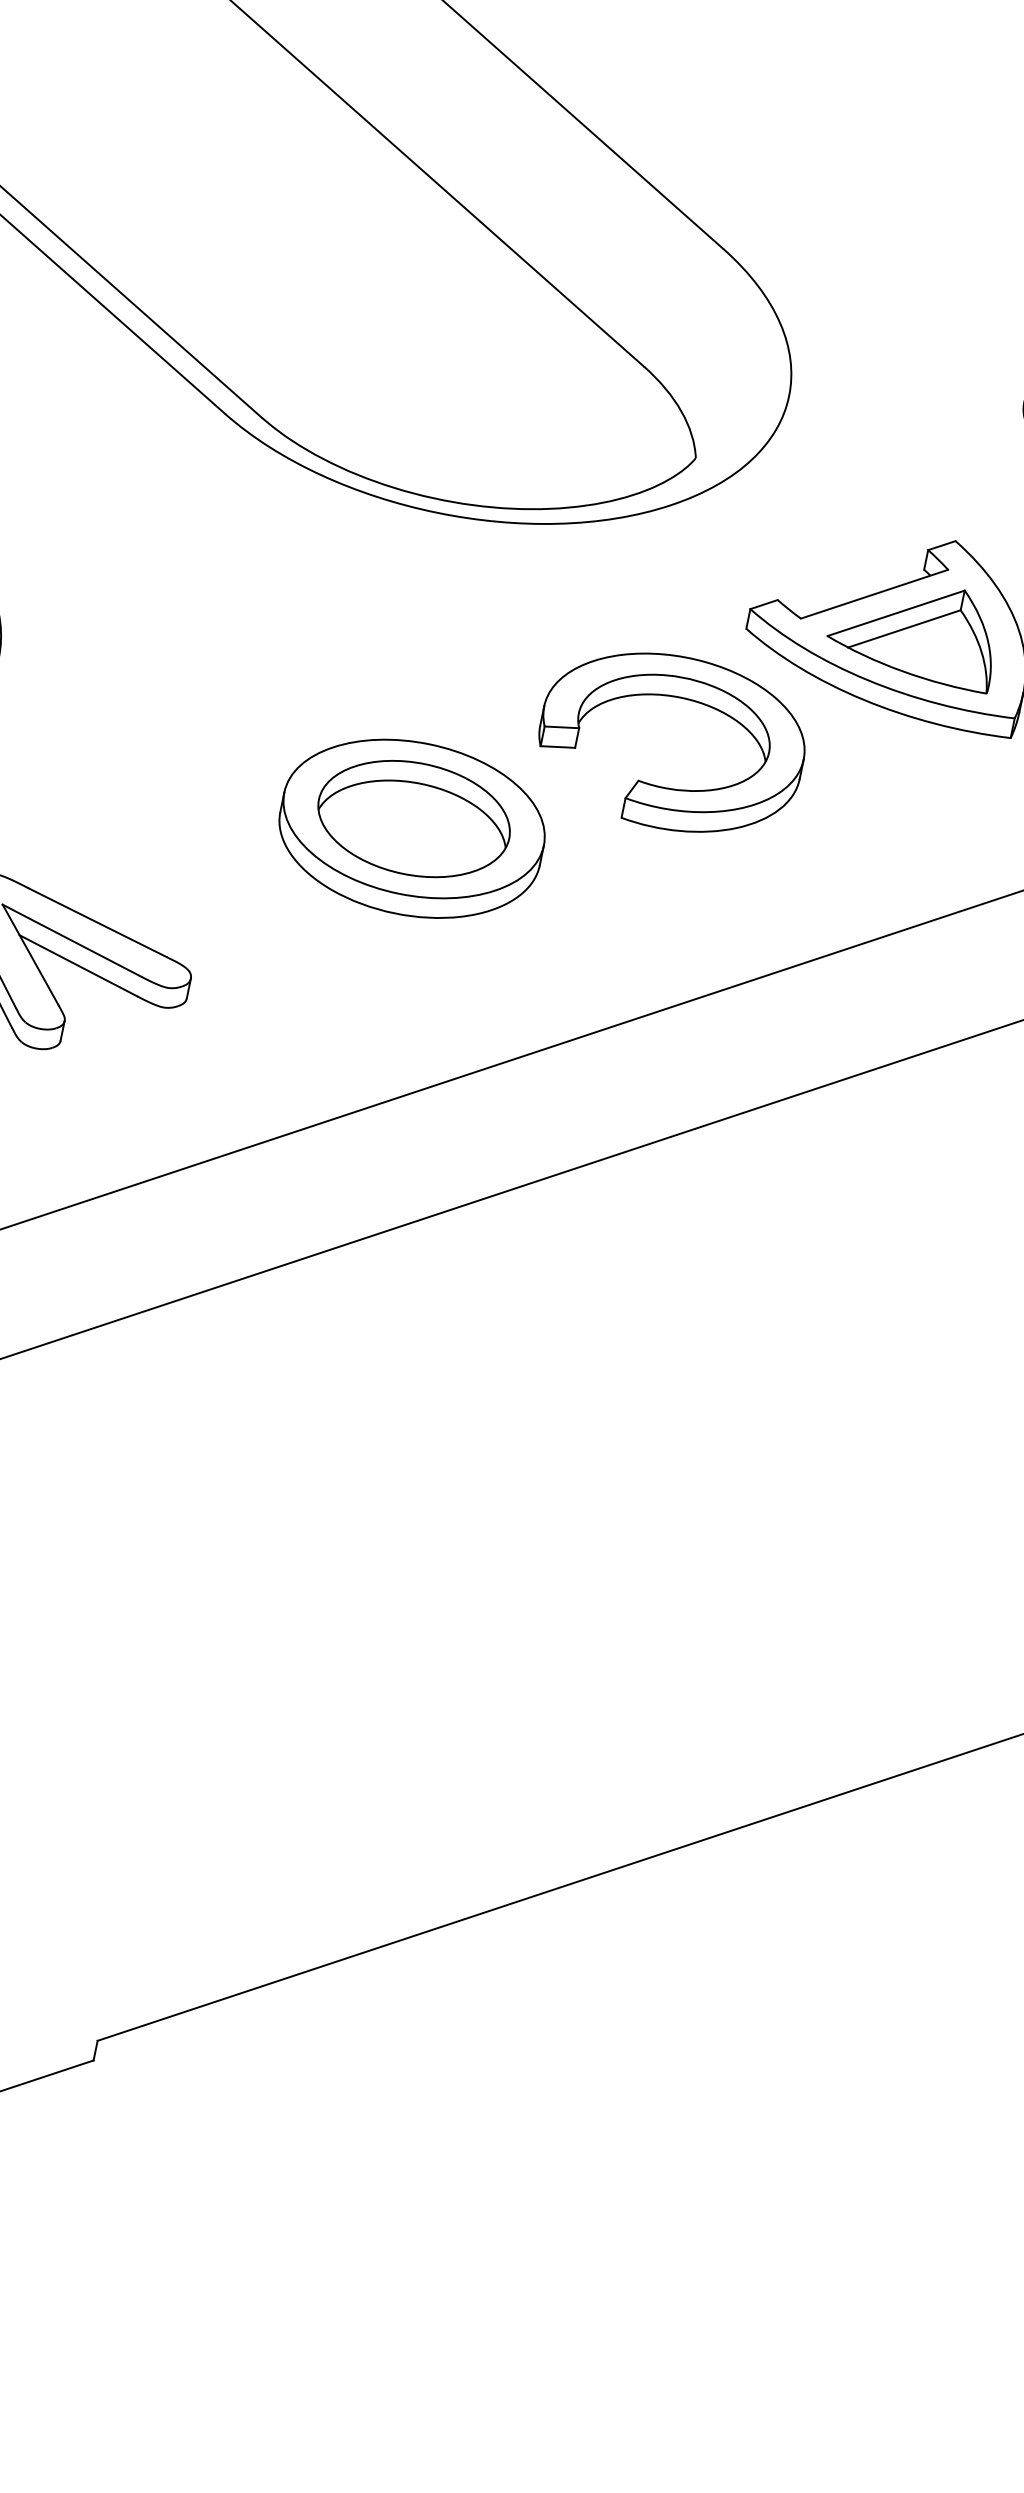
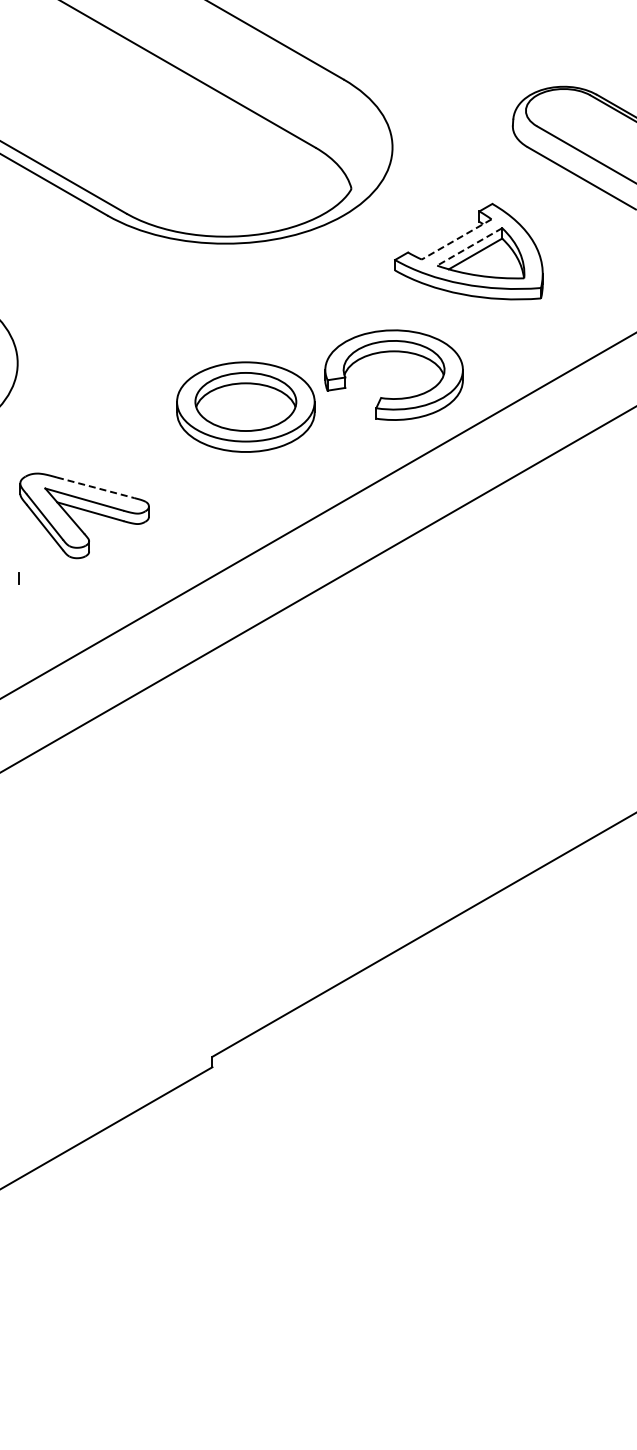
line: (874, 594) -> (456, 239), solid -> dashed
line: (895, 612) -> (469, 246), solid -> dashed
part: (679, 699) -> (393, 352), moved
line: (97, 922) -> (95, 487), solid -> dashed

